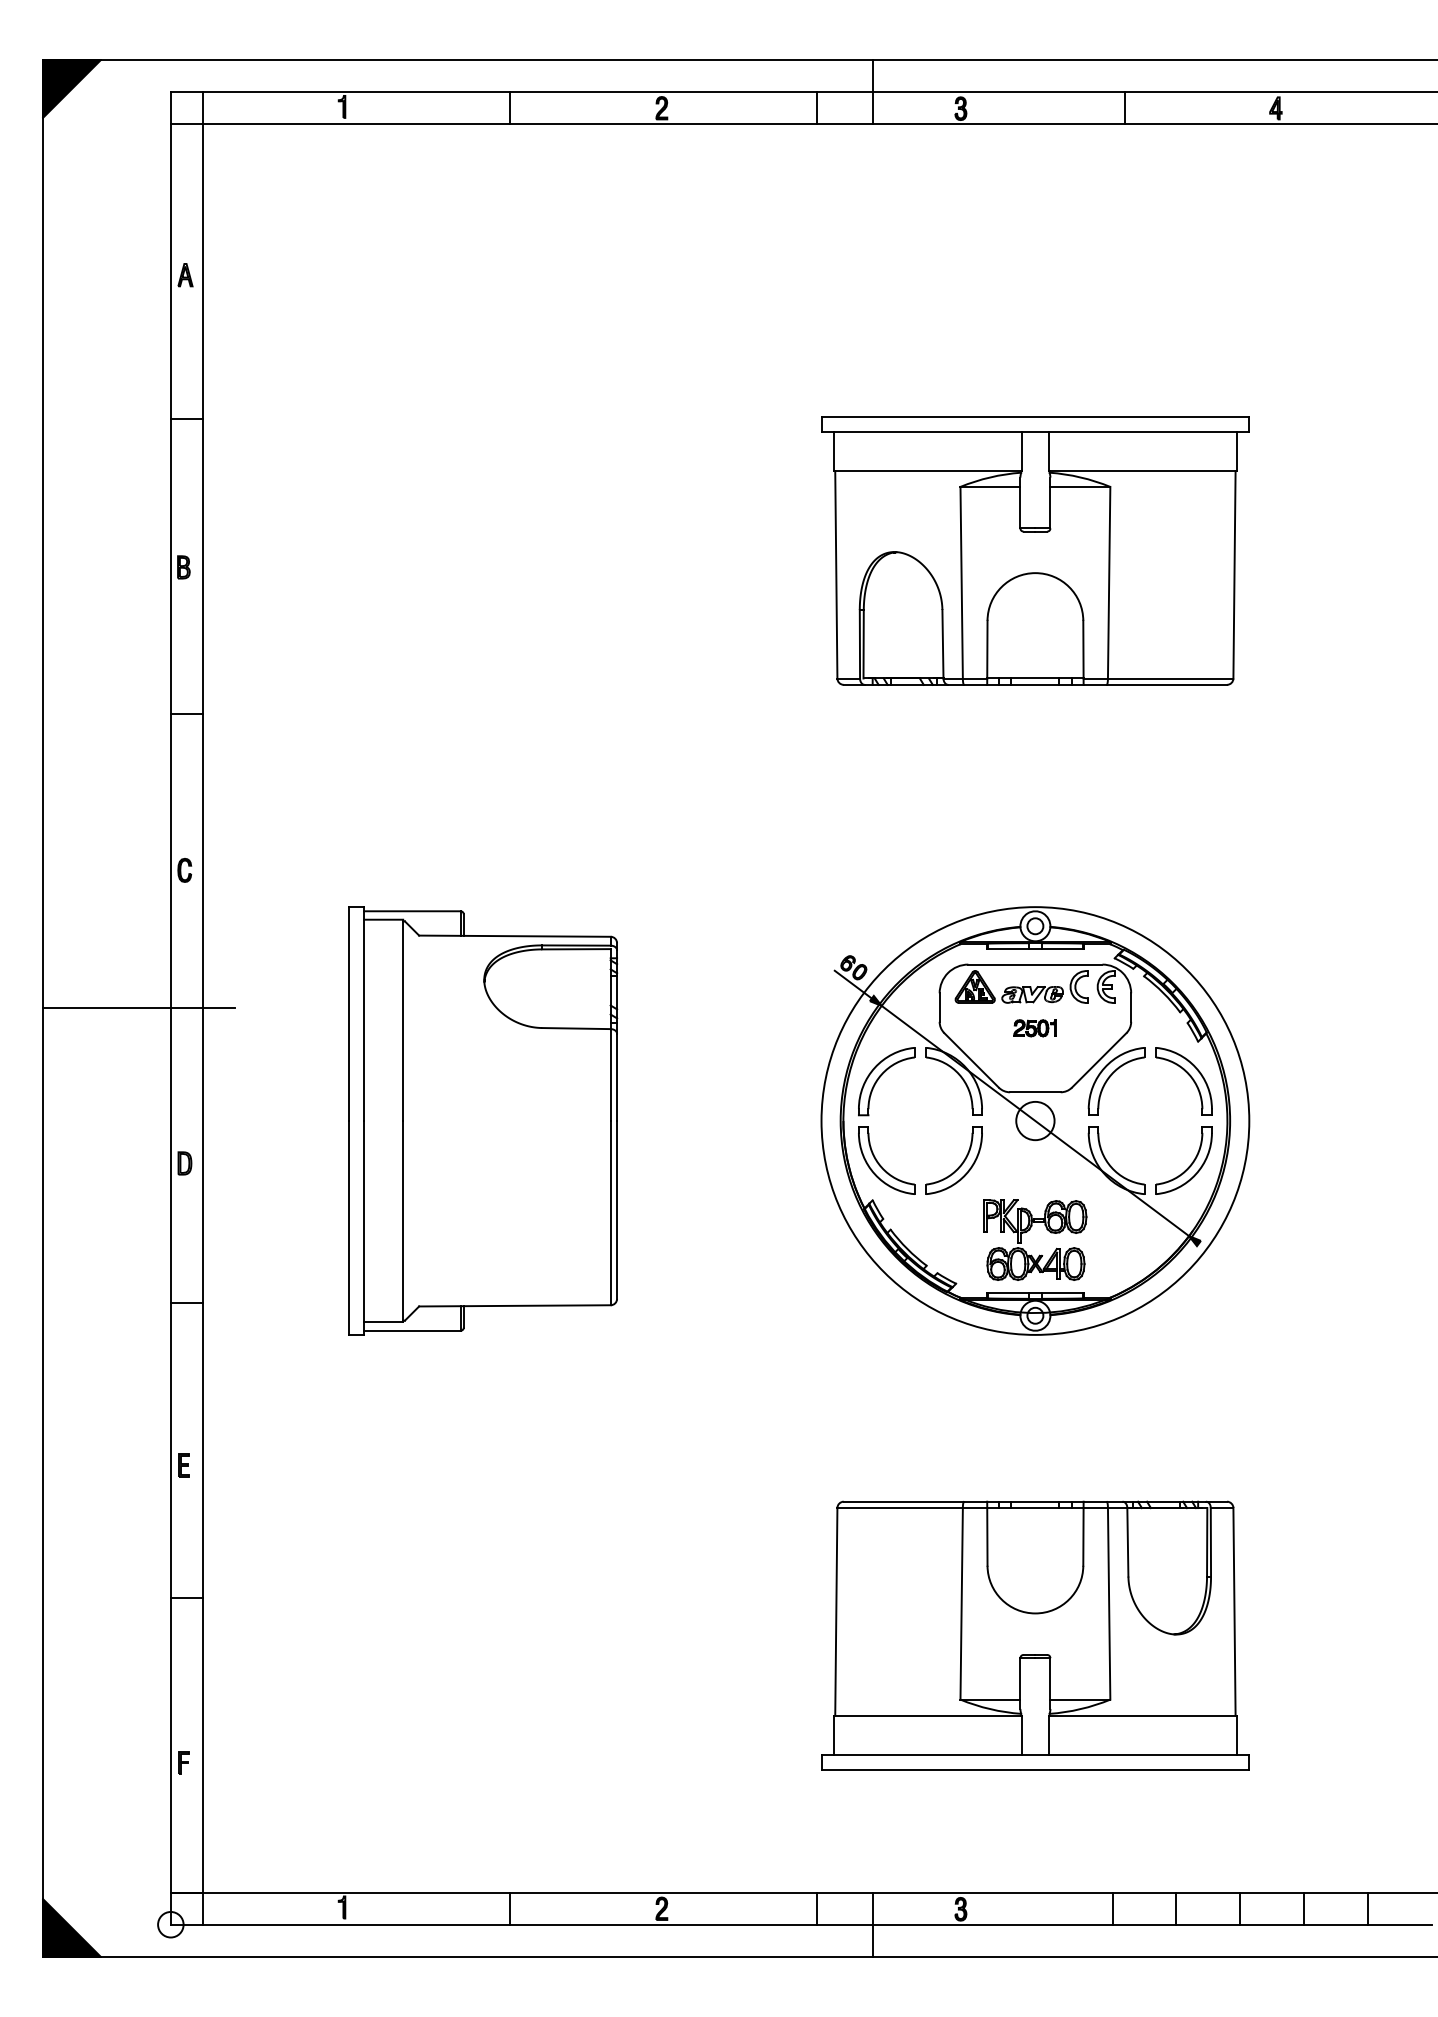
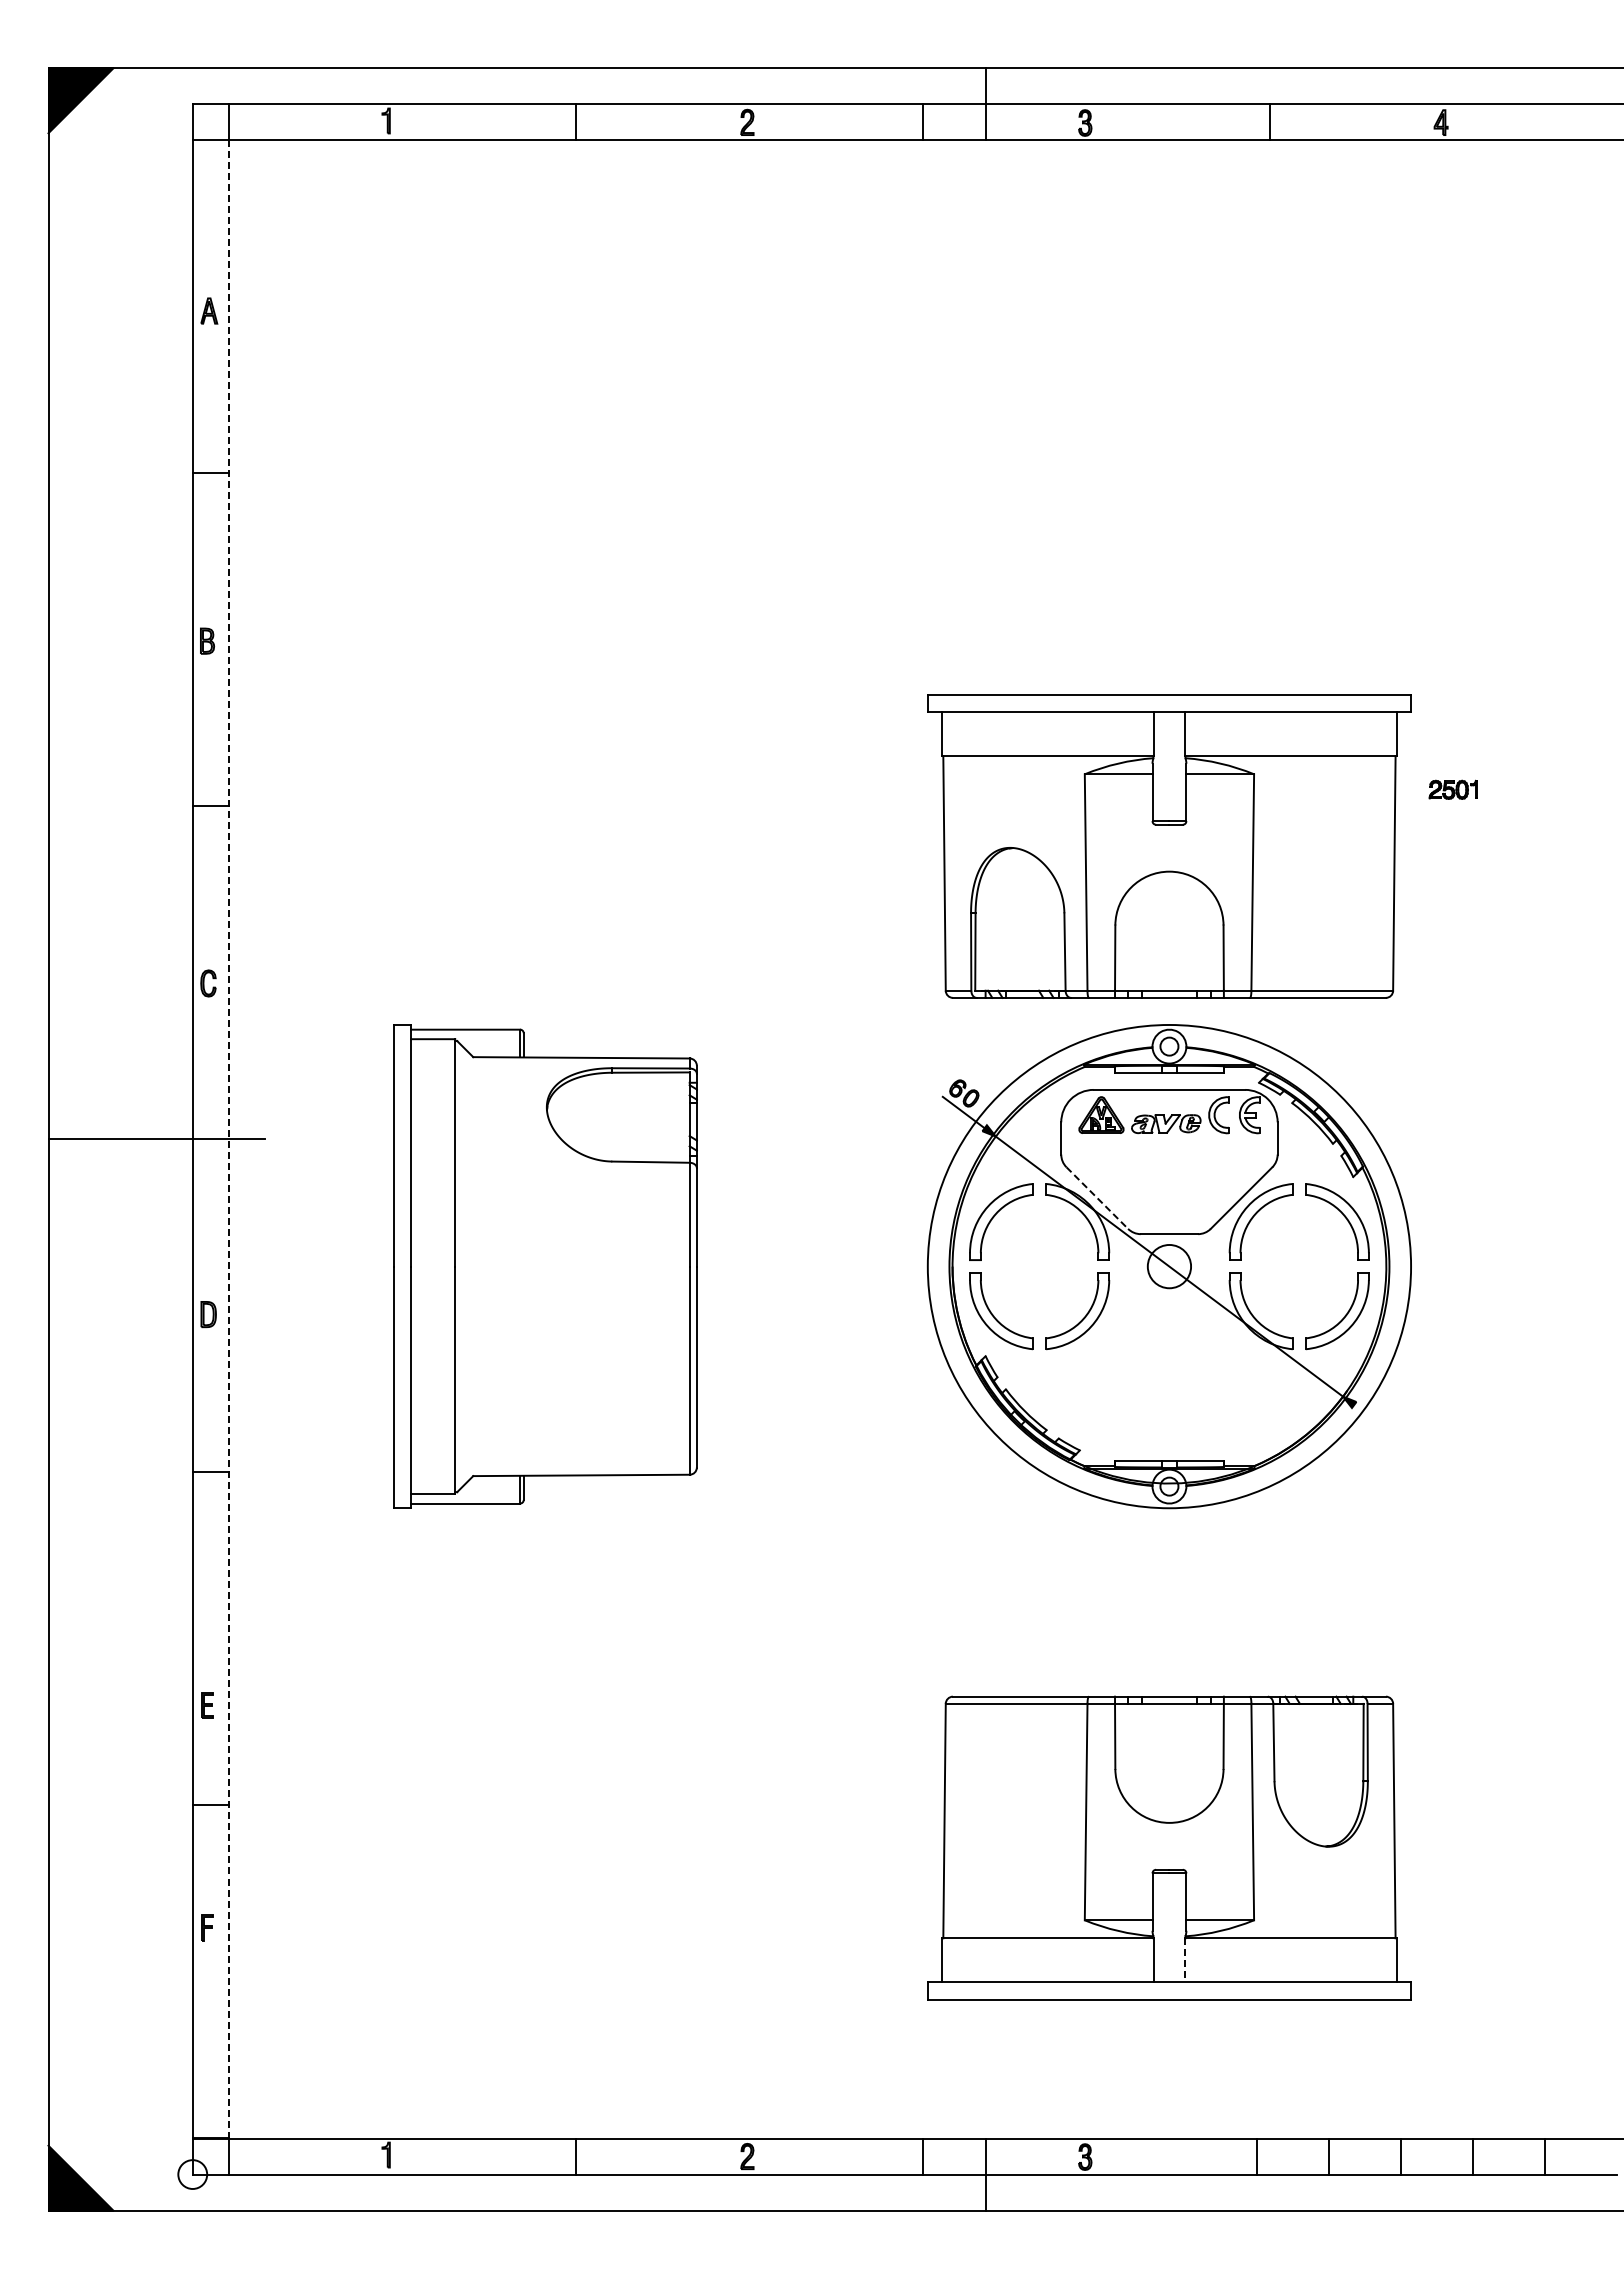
part: (1035, 550) -> (1169, 846), moved
line: (202, 1008) -> (228, 1139), solid -> dashed
part: (1034, 1027) -> (1452, 789), moved
line: (971, 1060) -> (1097, 1198), solid -> dashed
part: (1028, 1231) -> (1161, 1391), removed
part: (183, 1465) -> (207, 1705), moved
line: (1048, 1735) -> (1184, 1960), solid -> dashed
part: (183, 1762) -> (207, 1927), moved

